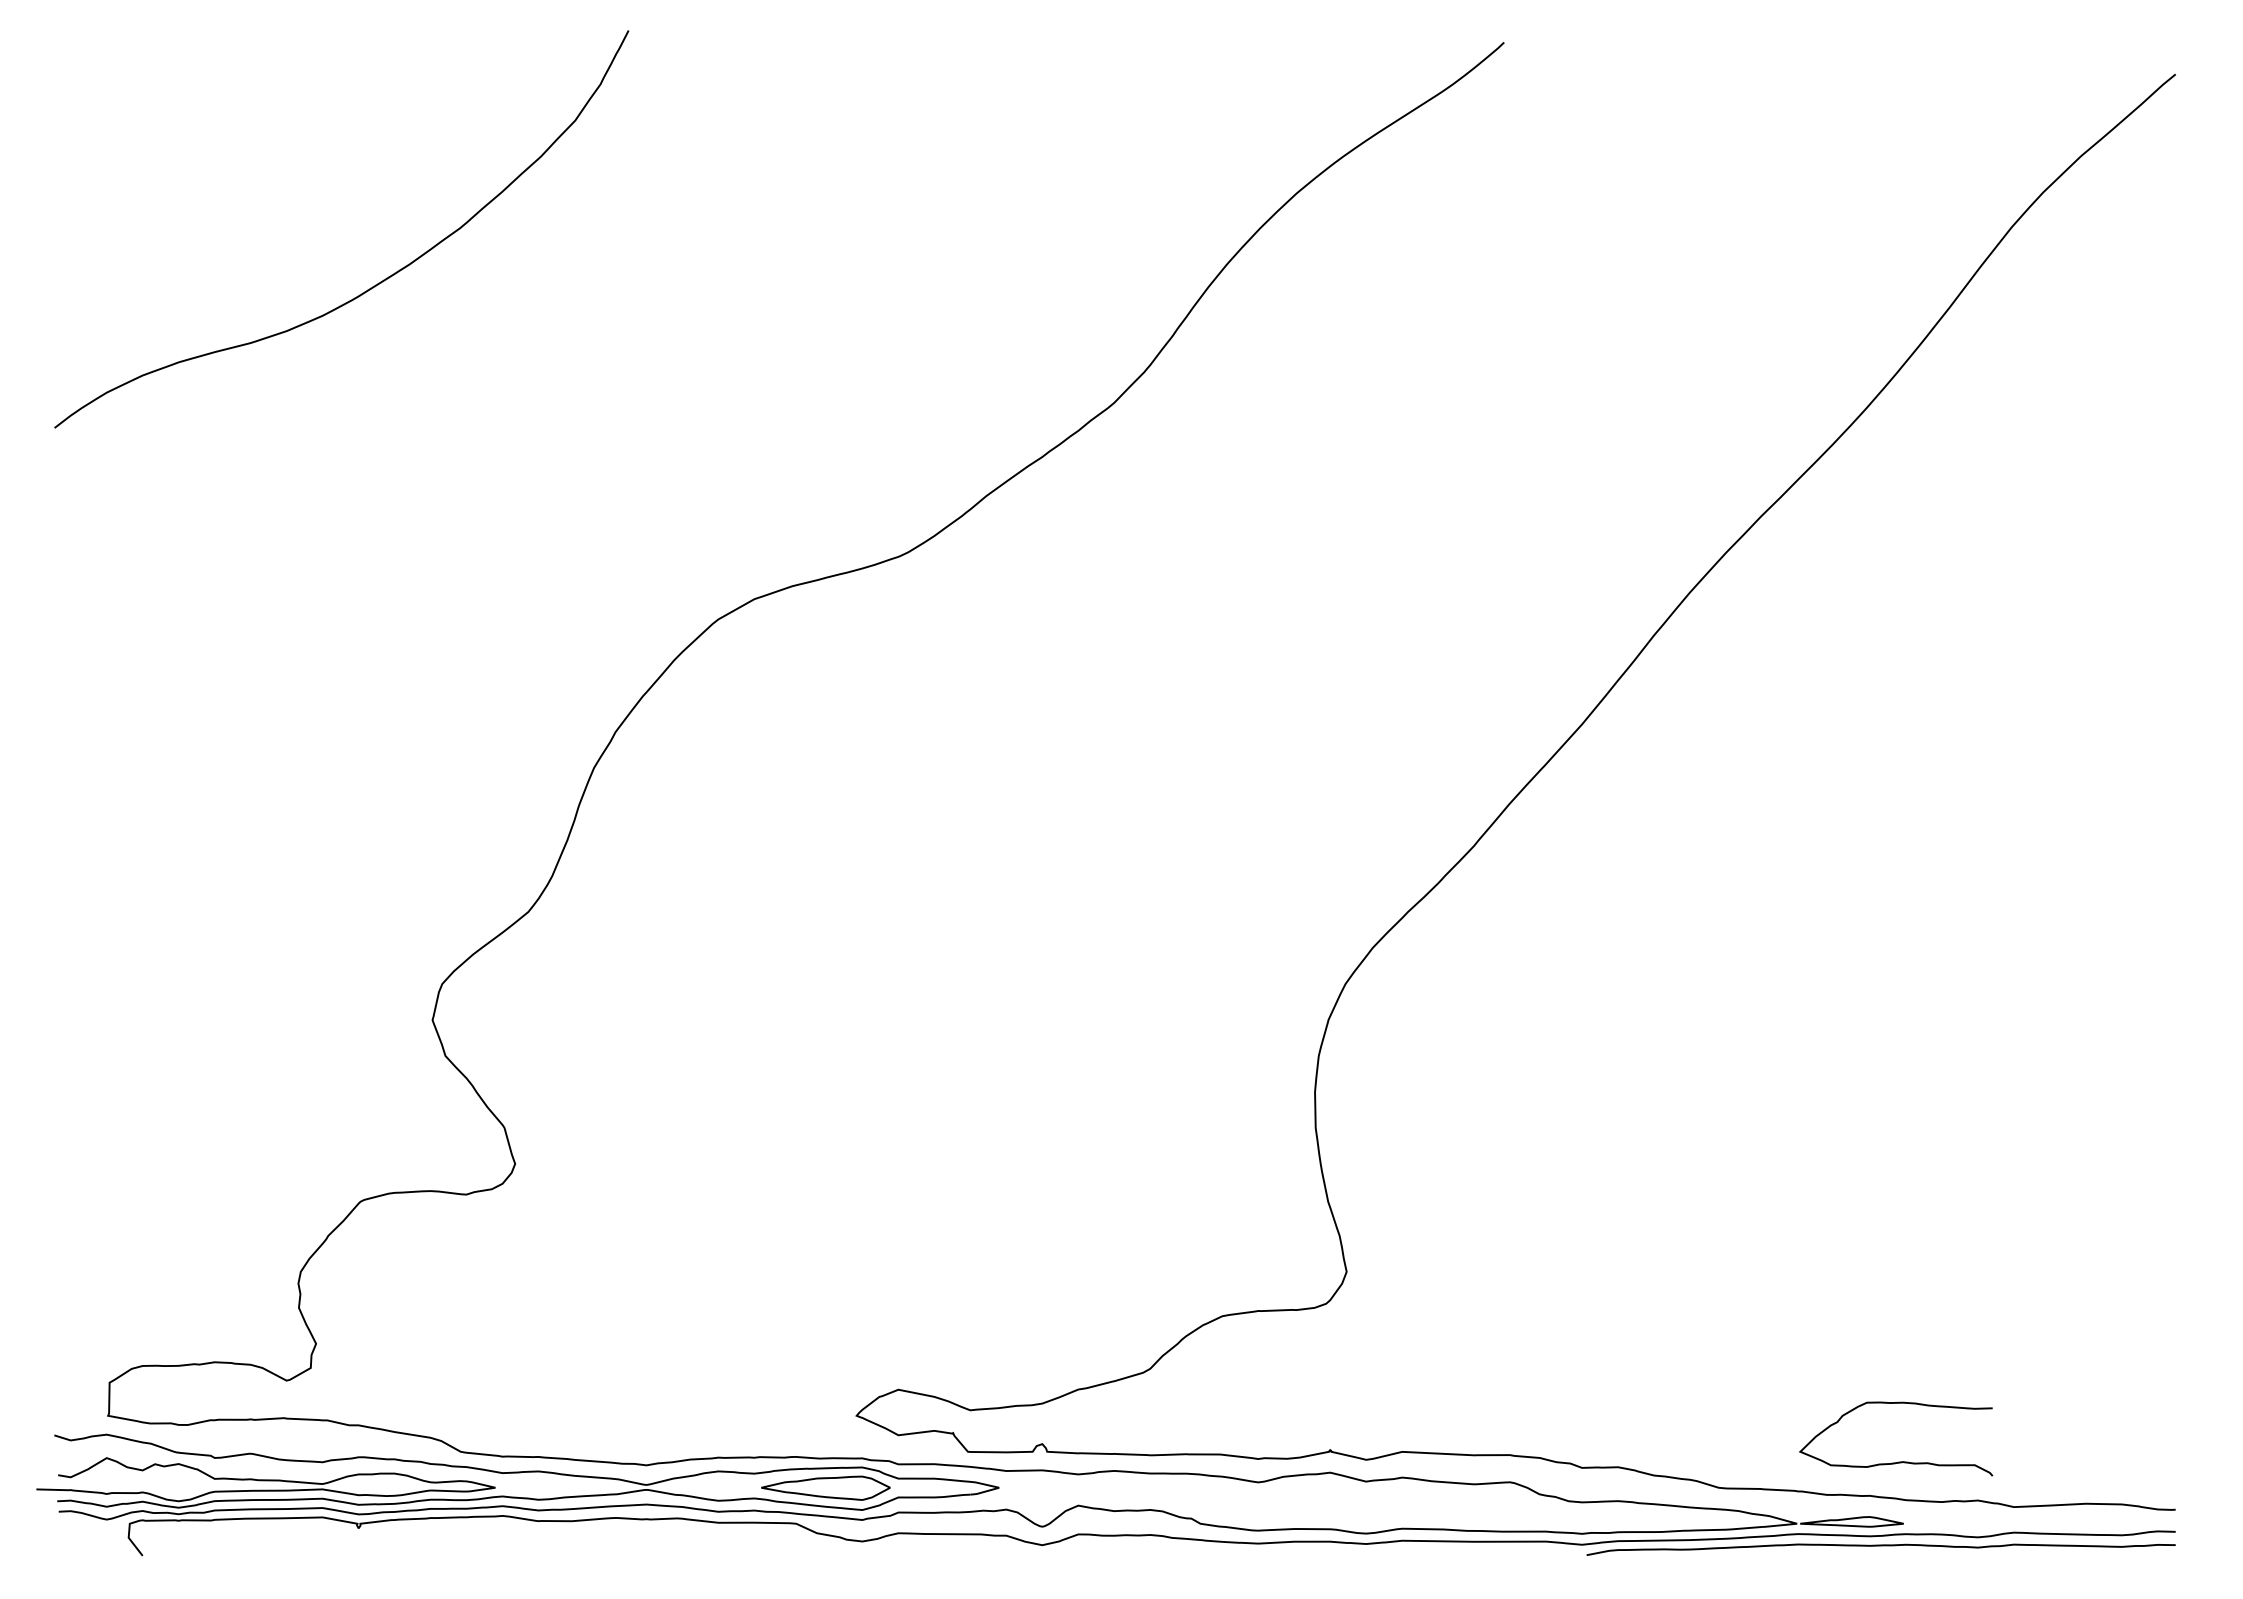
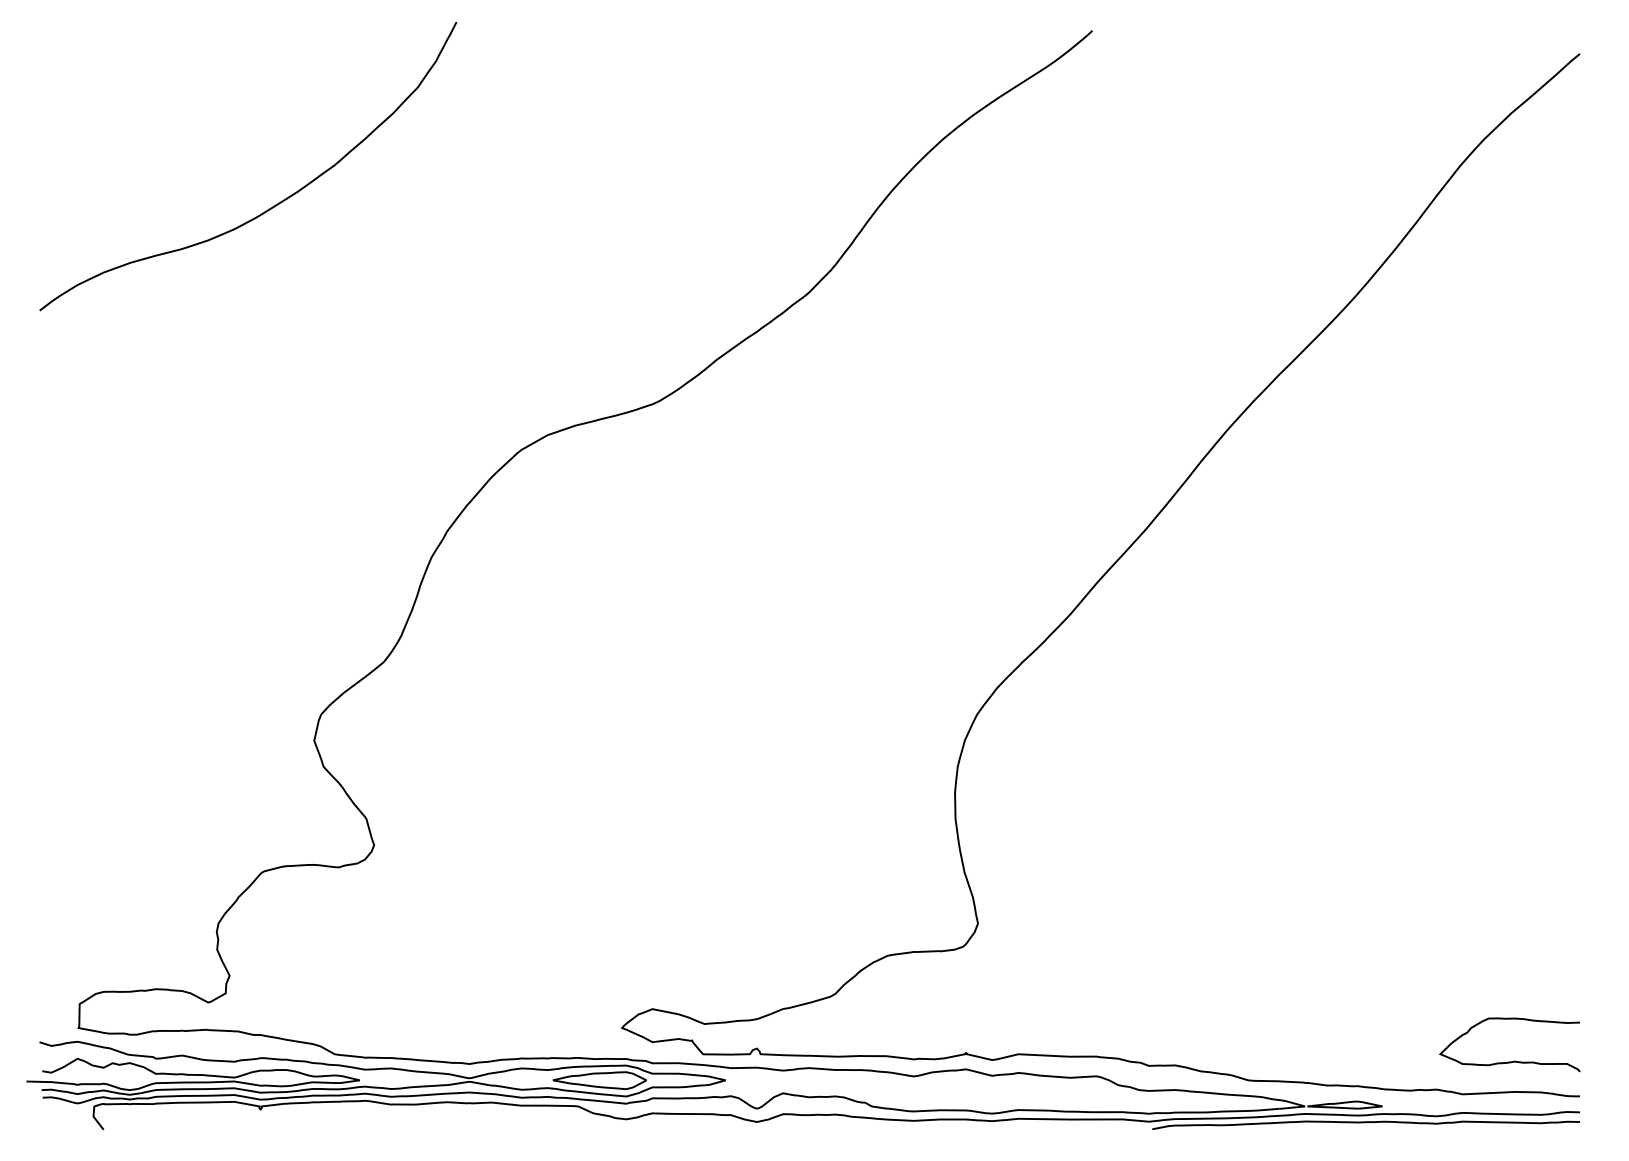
curve: (1898, 1461) -> (1511, 1061), moved

